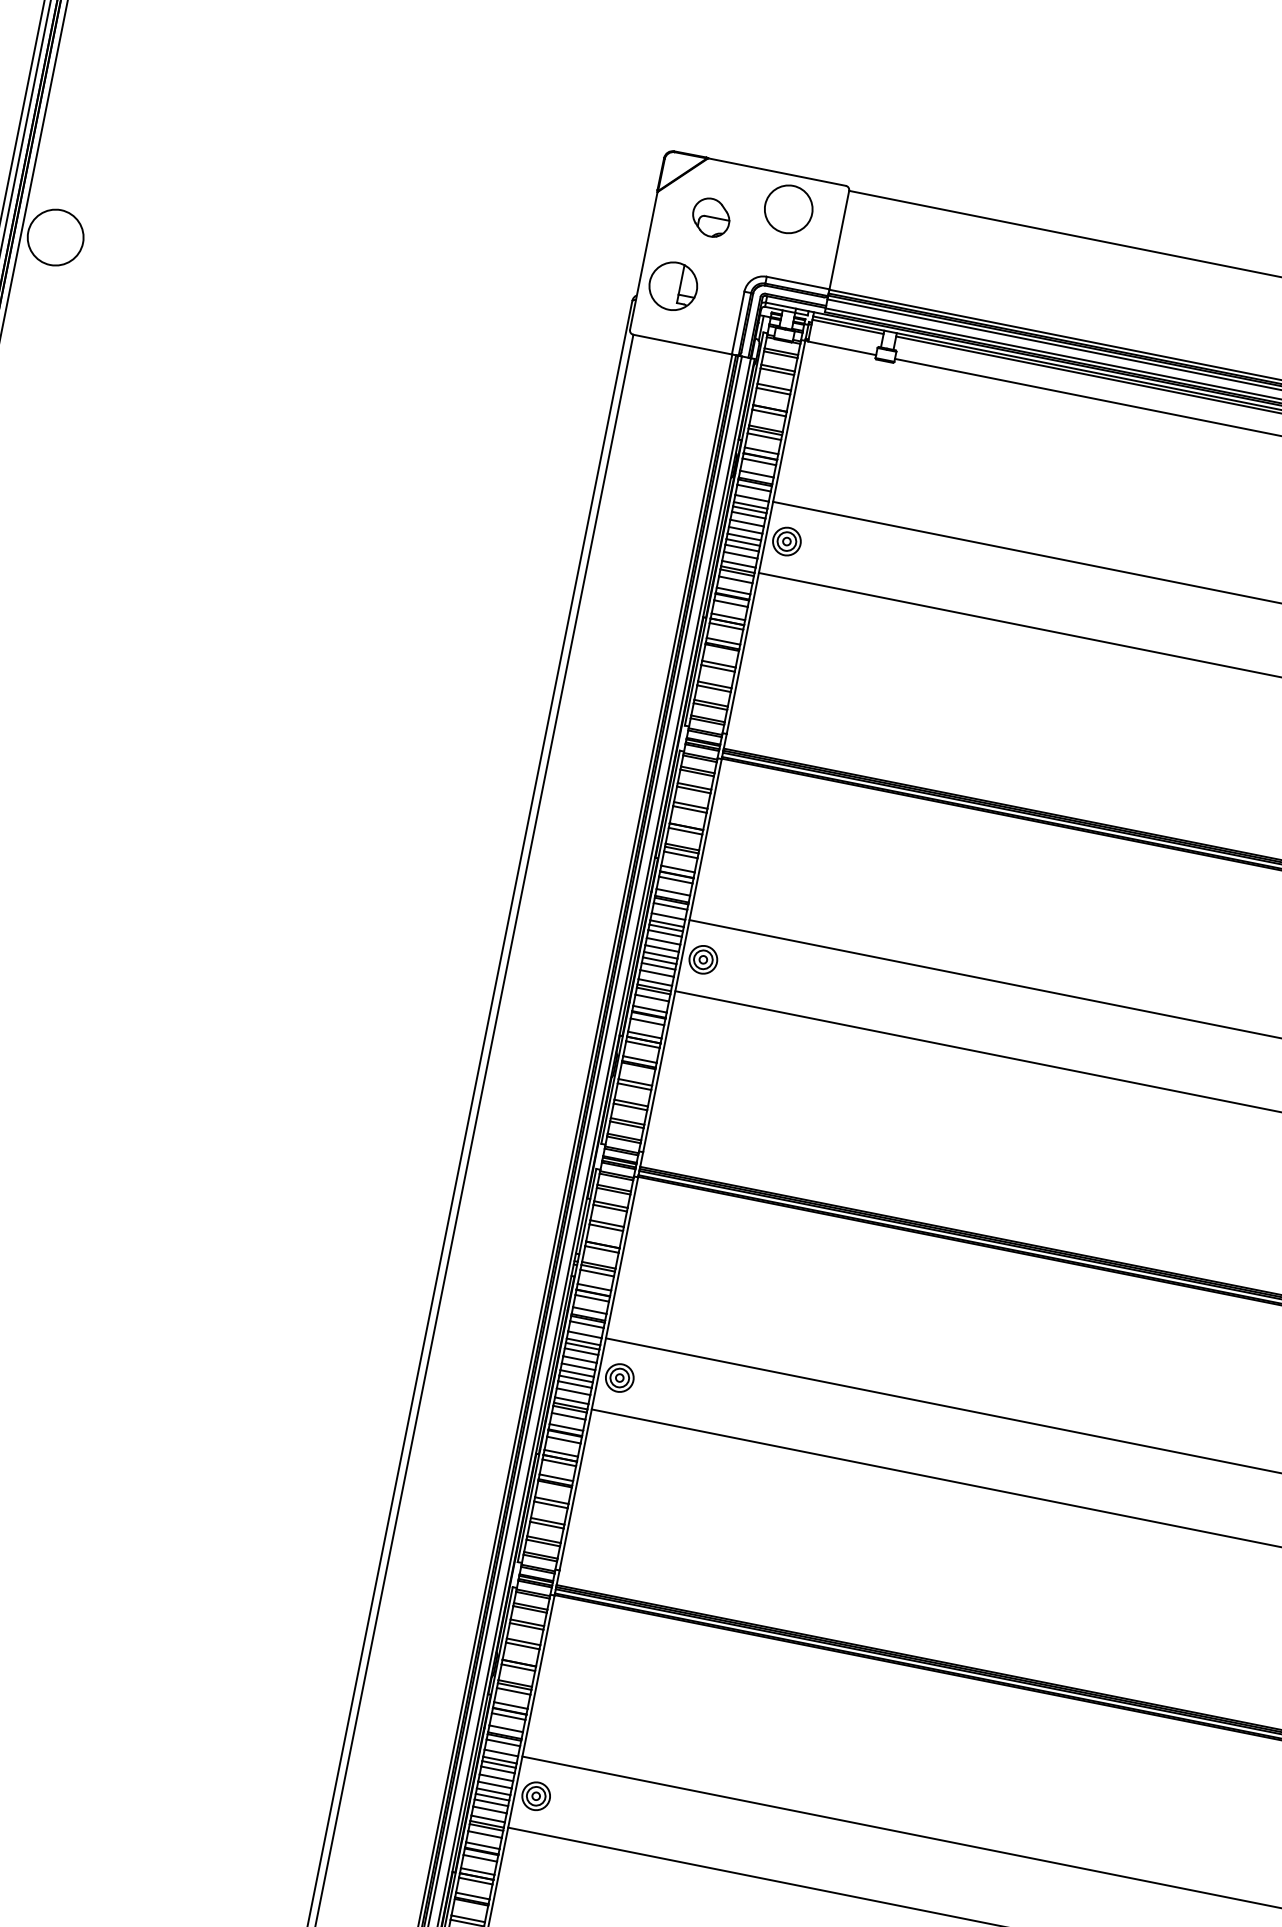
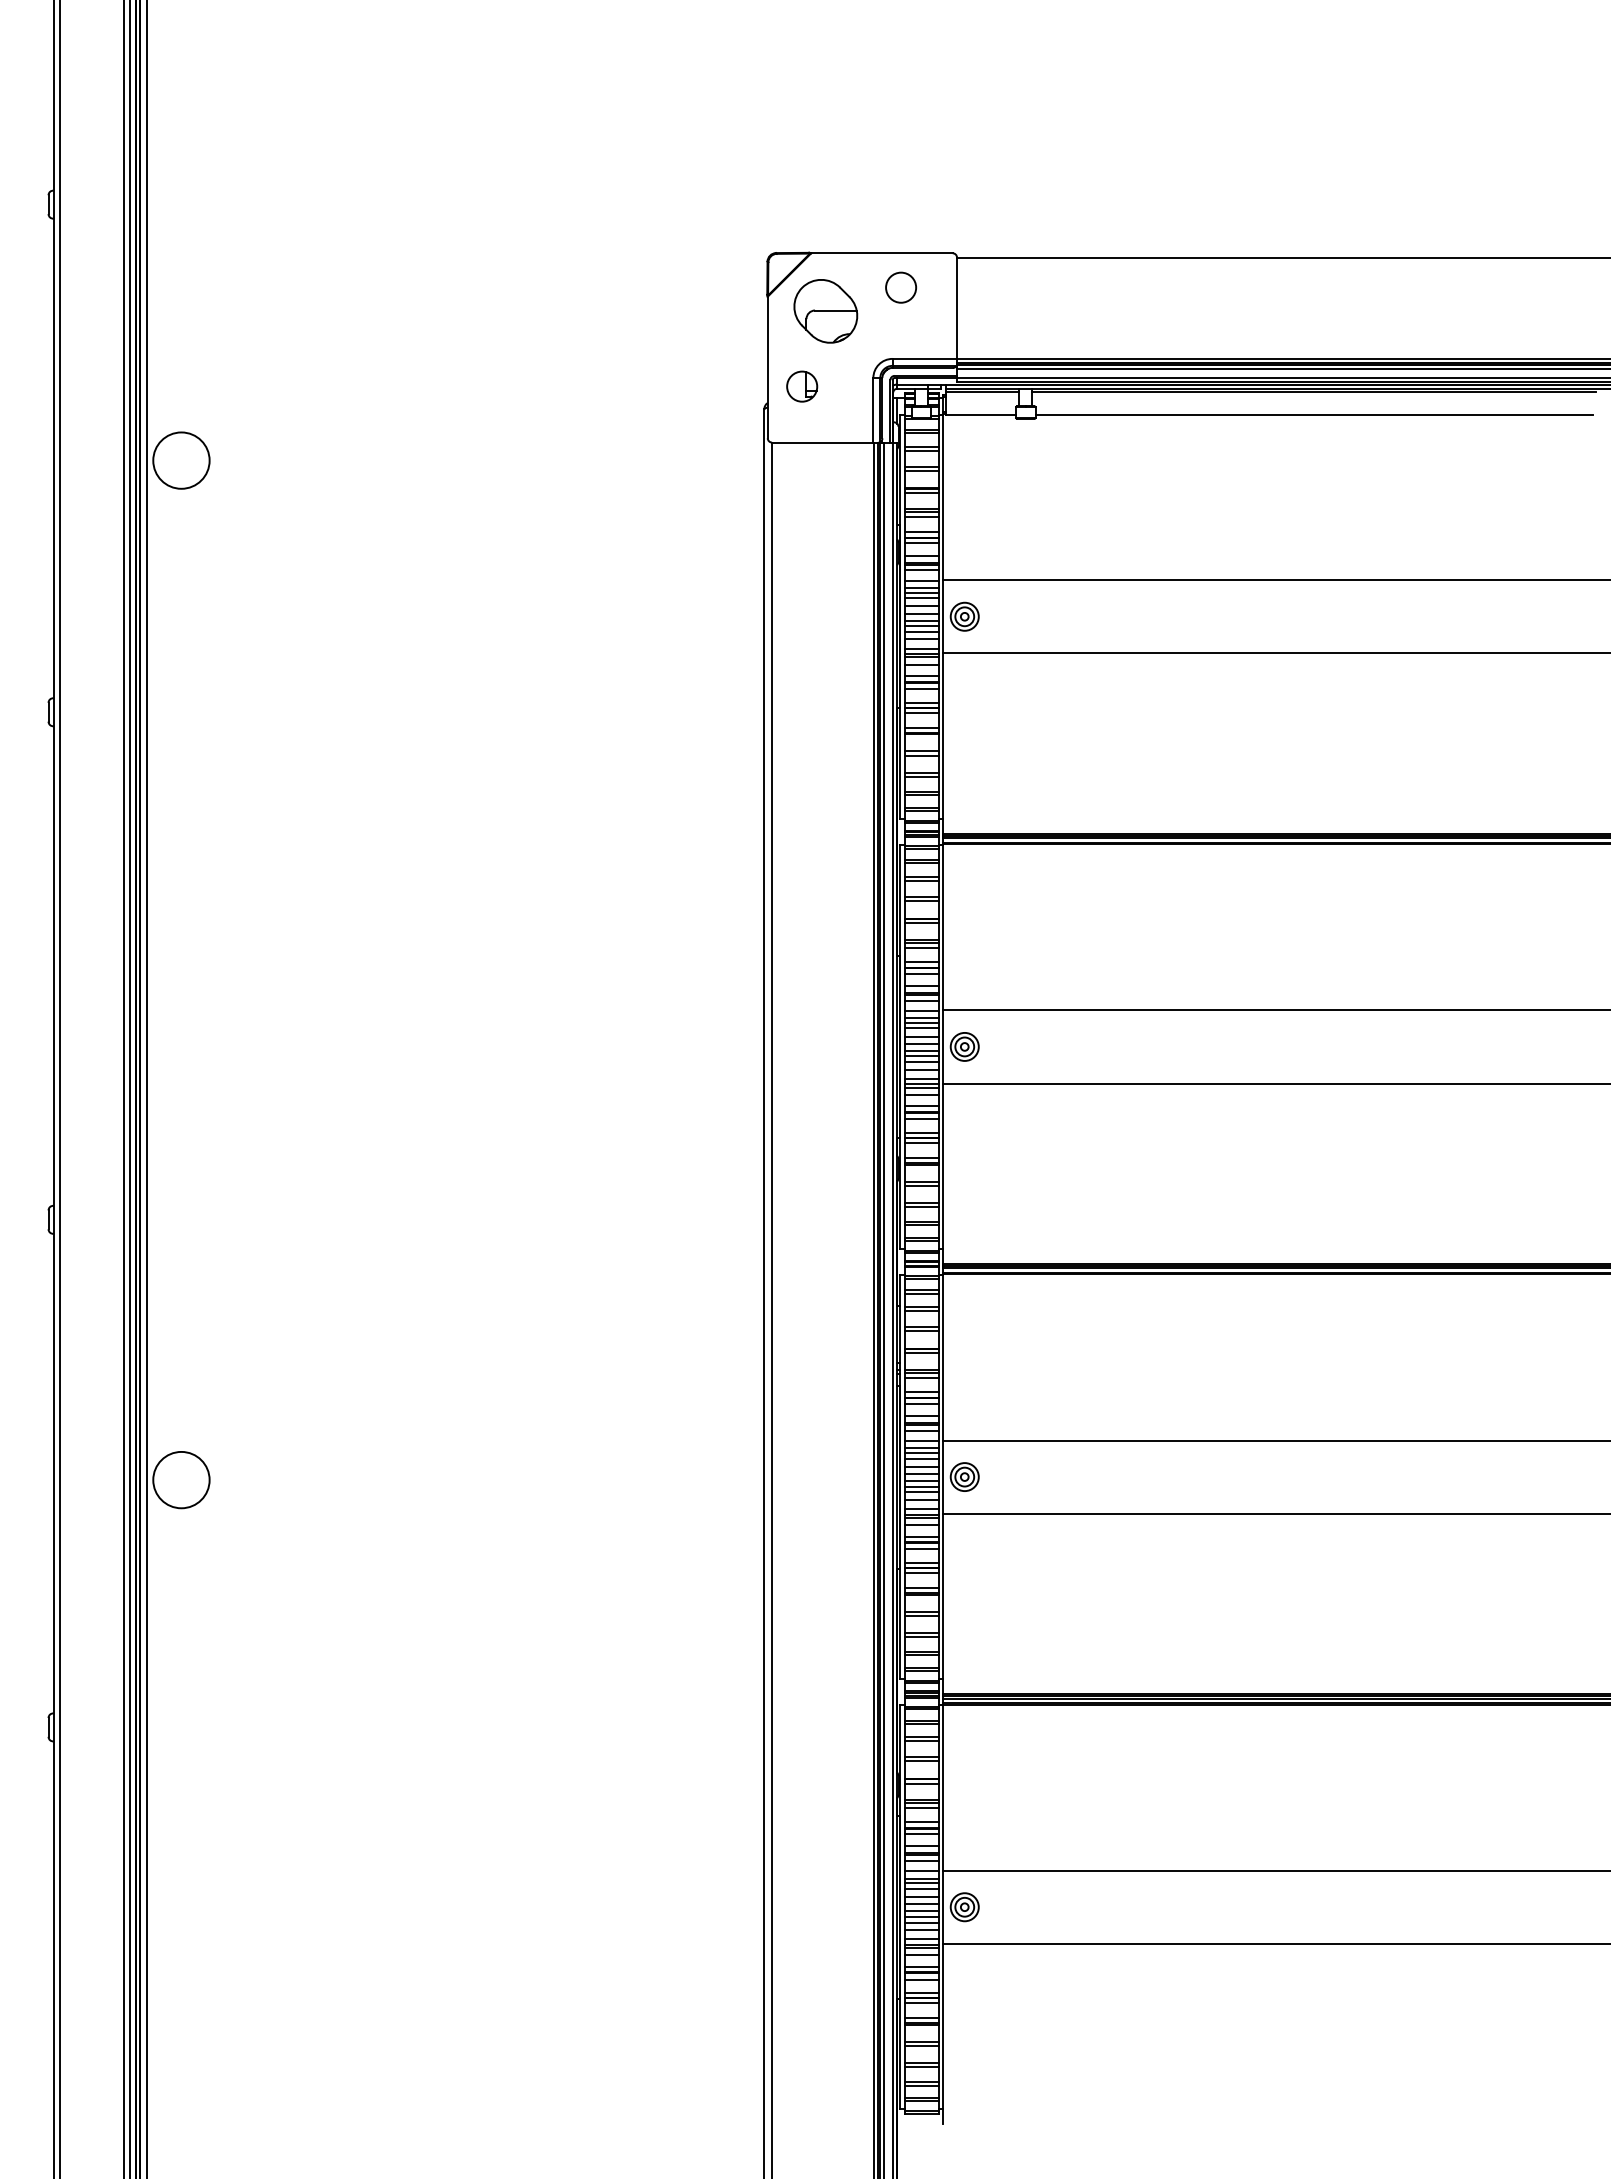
circle: (789, 209) -> (901, 287), size x0.62
part: (710, 217) -> (825, 311), size x1.67
part: (673, 286) -> (802, 386), size x0.62

